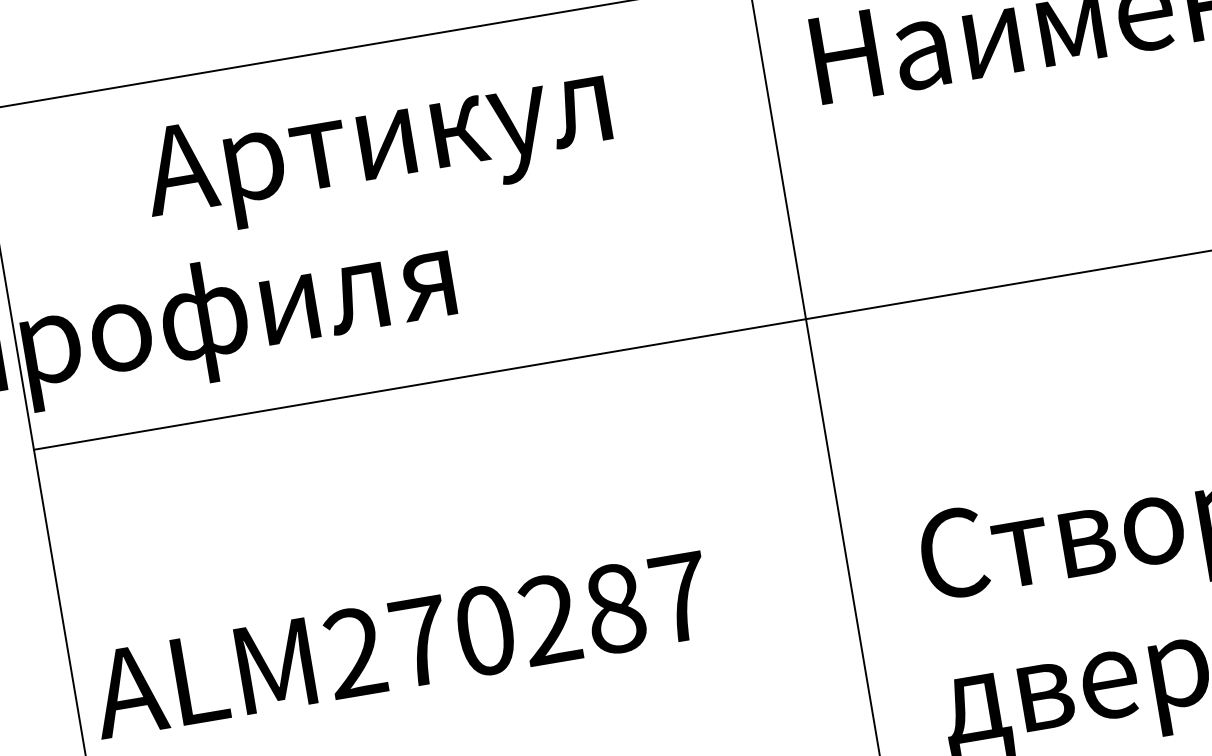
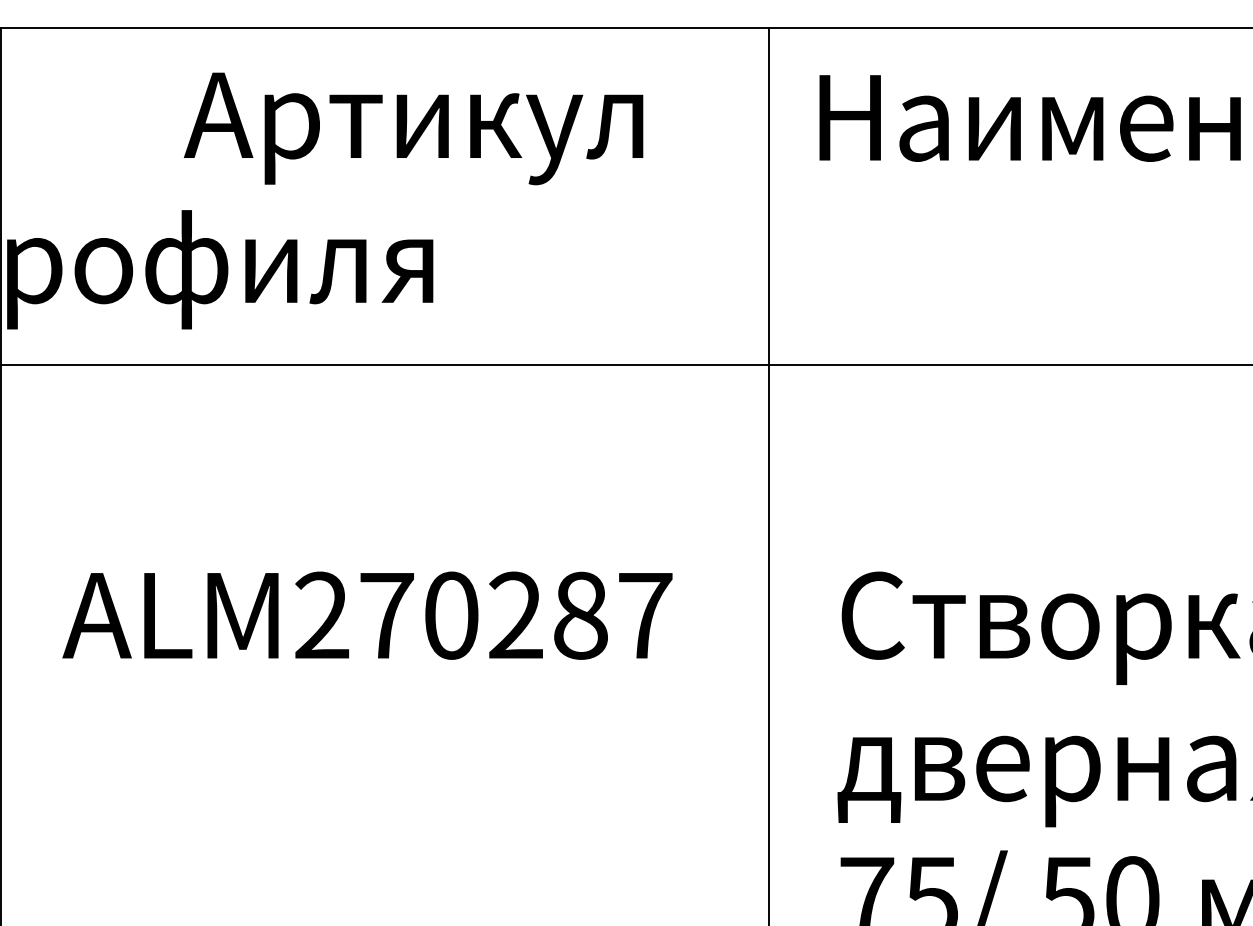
text: (377, 148) -> (413, 128), moved
text: (400, 644) -> (367, 615), moved

